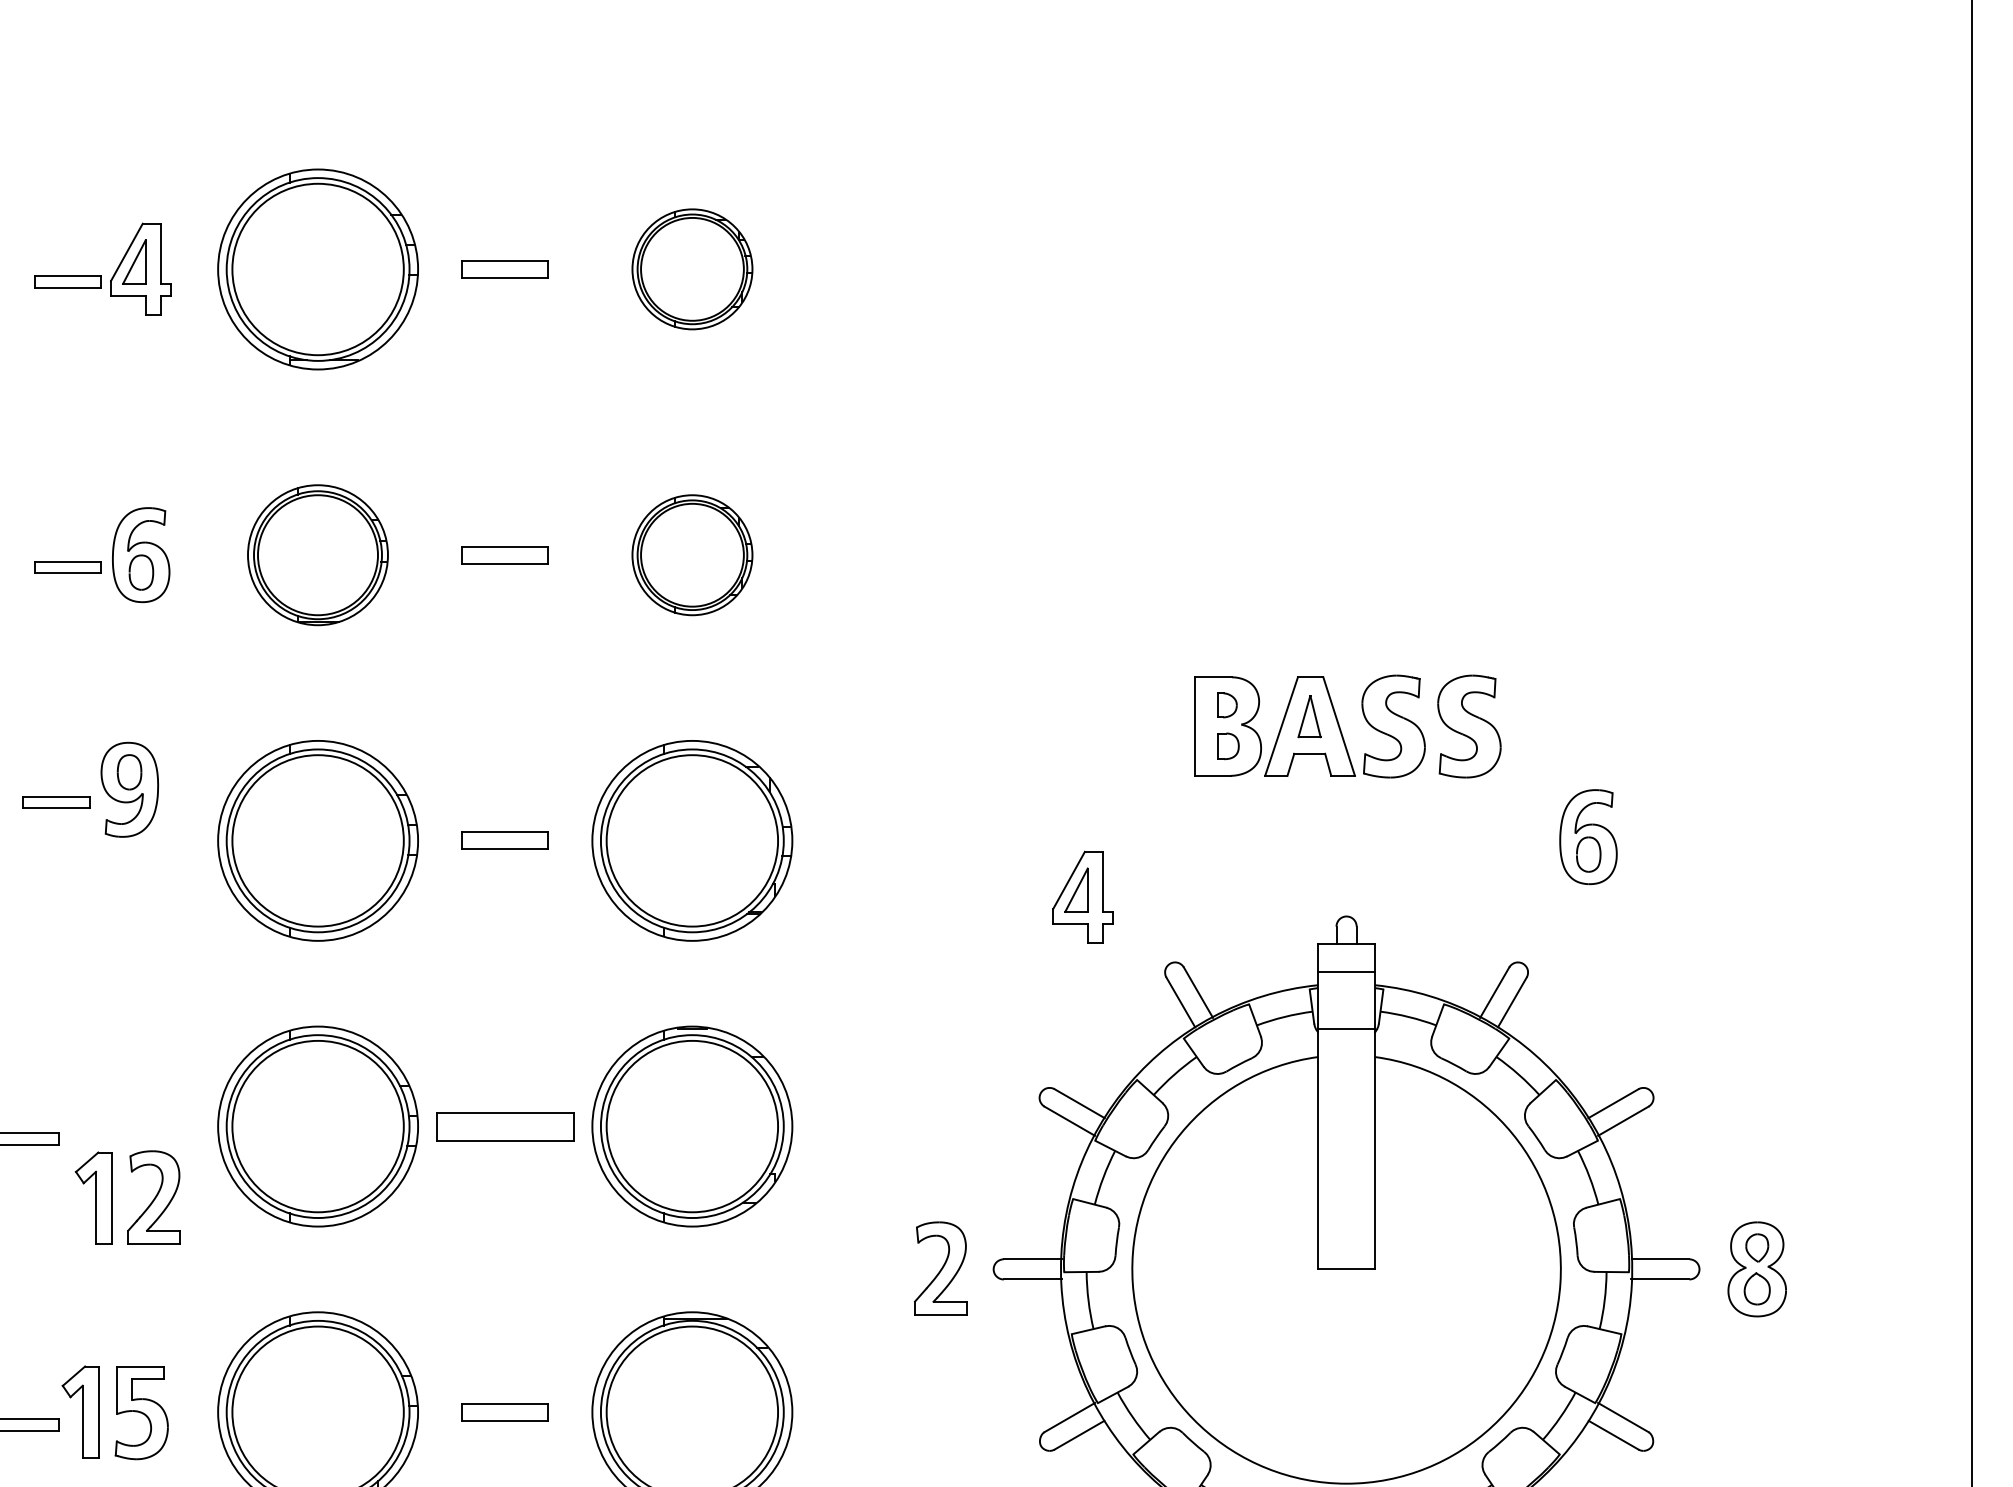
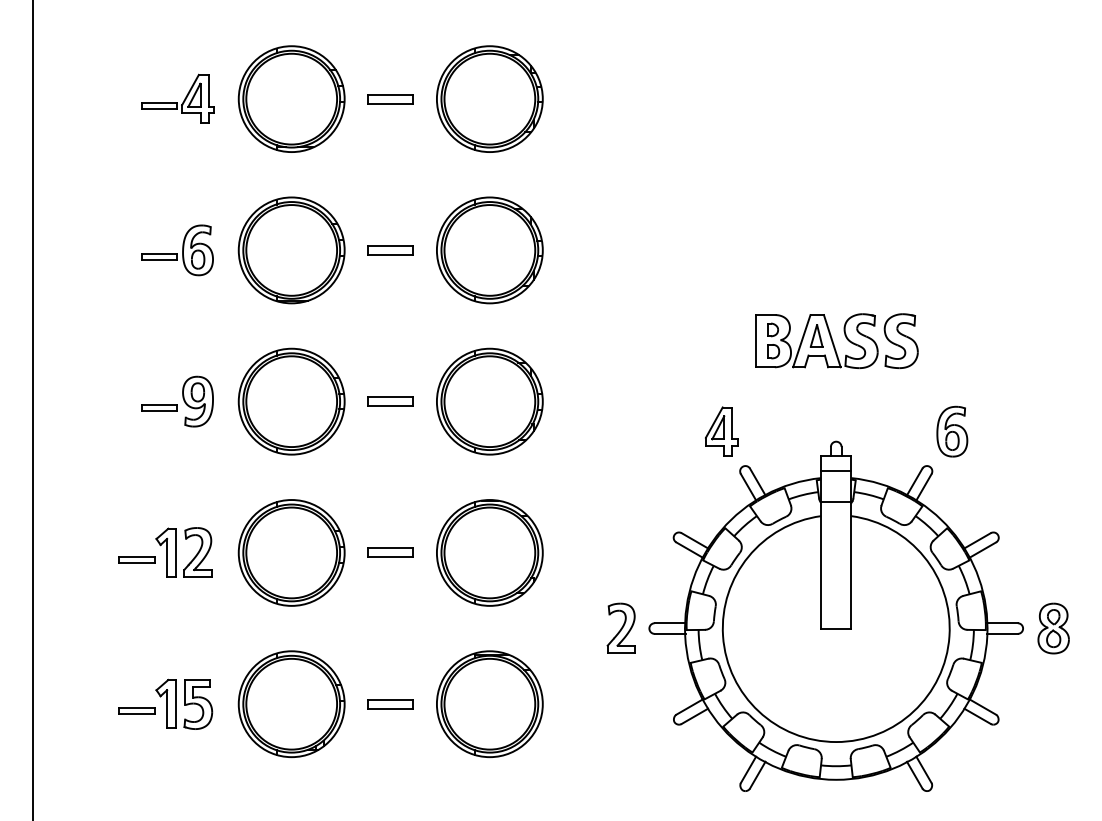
part: (691, 268) -> (489, 98), size x1.67
part: (317, 555) -> (291, 250), size x1.43
part: (691, 555) -> (489, 250), size x1.67
part: (91, 789) -> (177, 401), moved
part: (1588, 836) -> (952, 431), moved
part: (1082, 897) -> (721, 431), moved
part: (504, 1125) -> (390, 552), size x0.62
part: (113, 1197) -> (176, 552), moved

